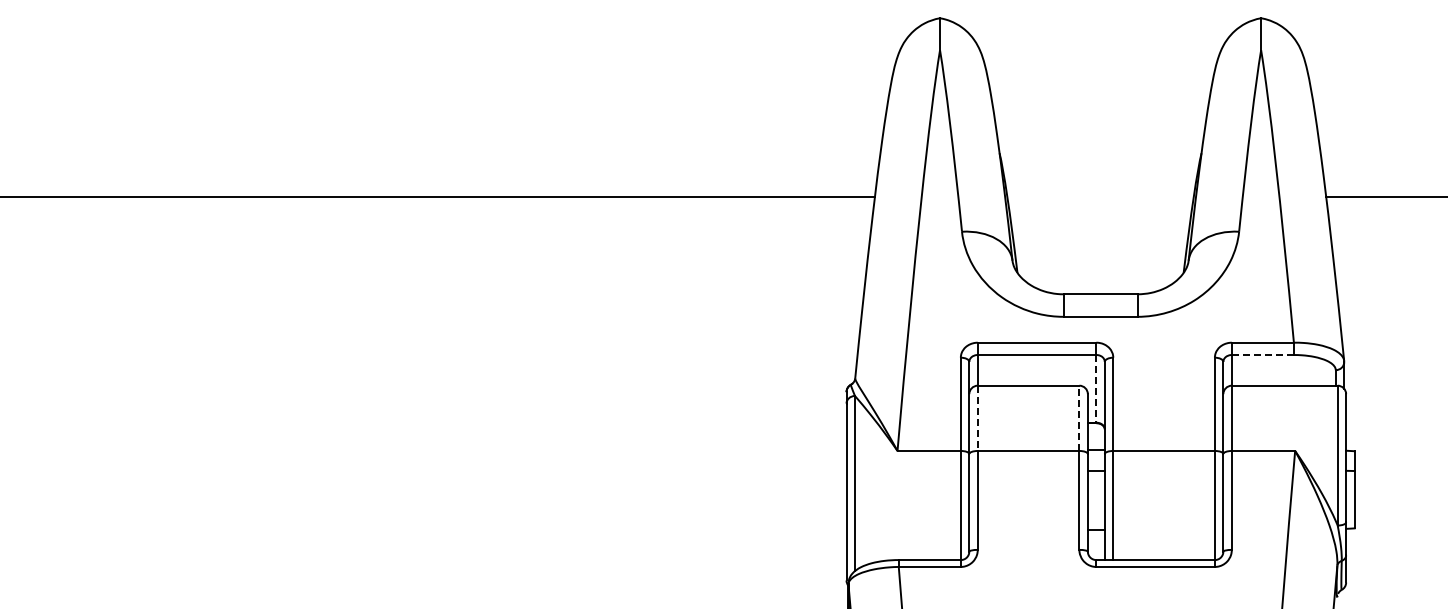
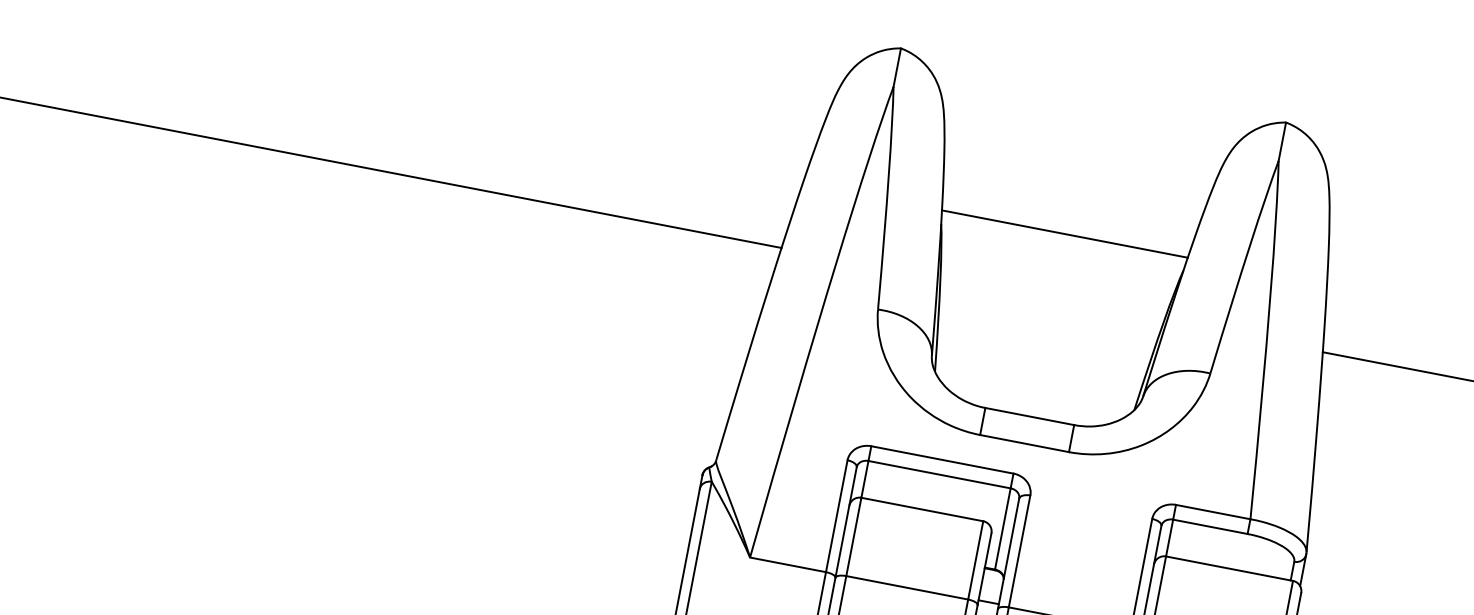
line: (1100, 142) -> (1064, 234), added
line: (1263, 355) -> (1211, 527), dashed -> solid
line: (1096, 388) -> (1003, 528), dashed -> solid
line: (977, 418) -> (853, 537), dashed -> solid
line: (1079, 418) -> (975, 560), dashed -> solid

